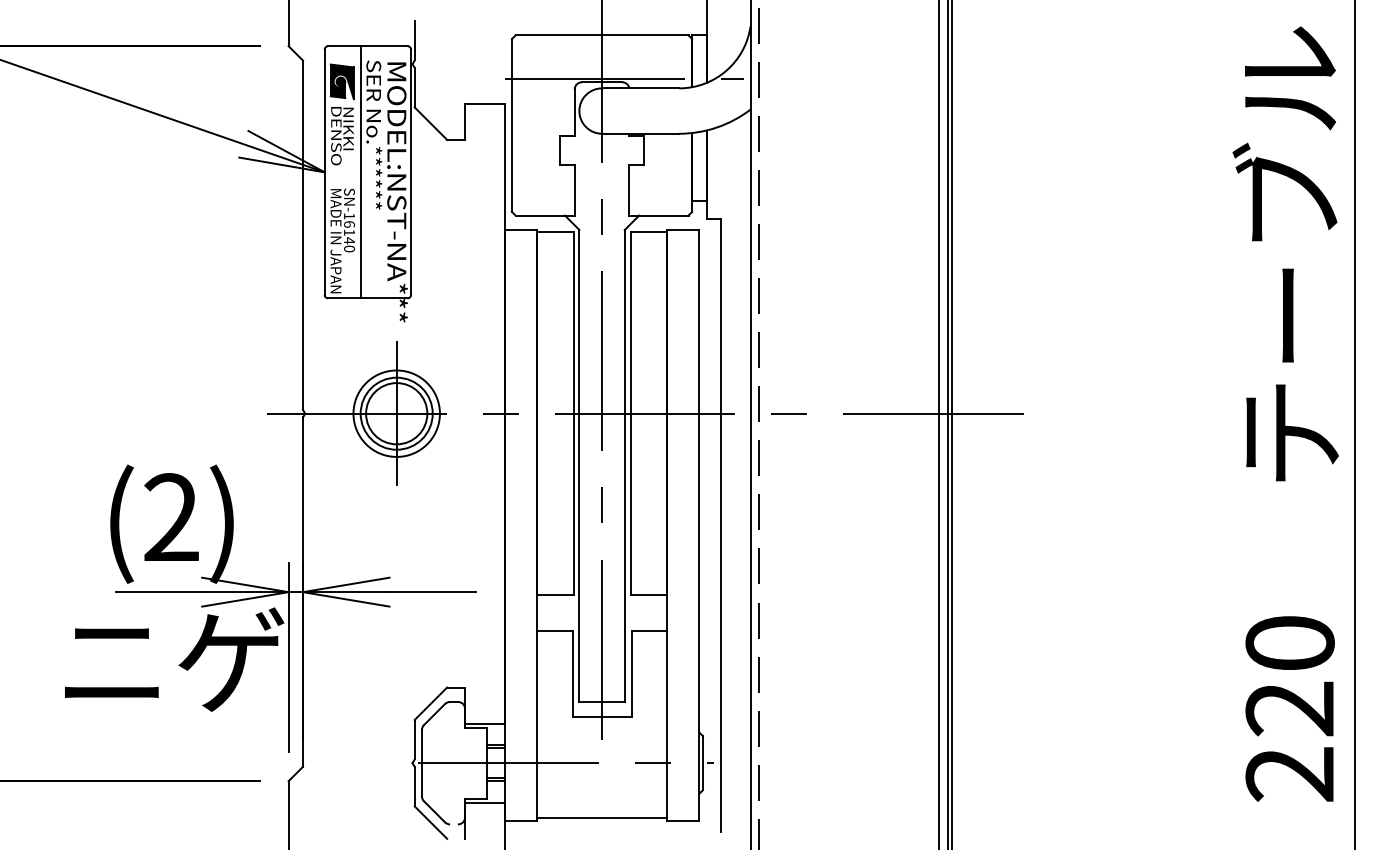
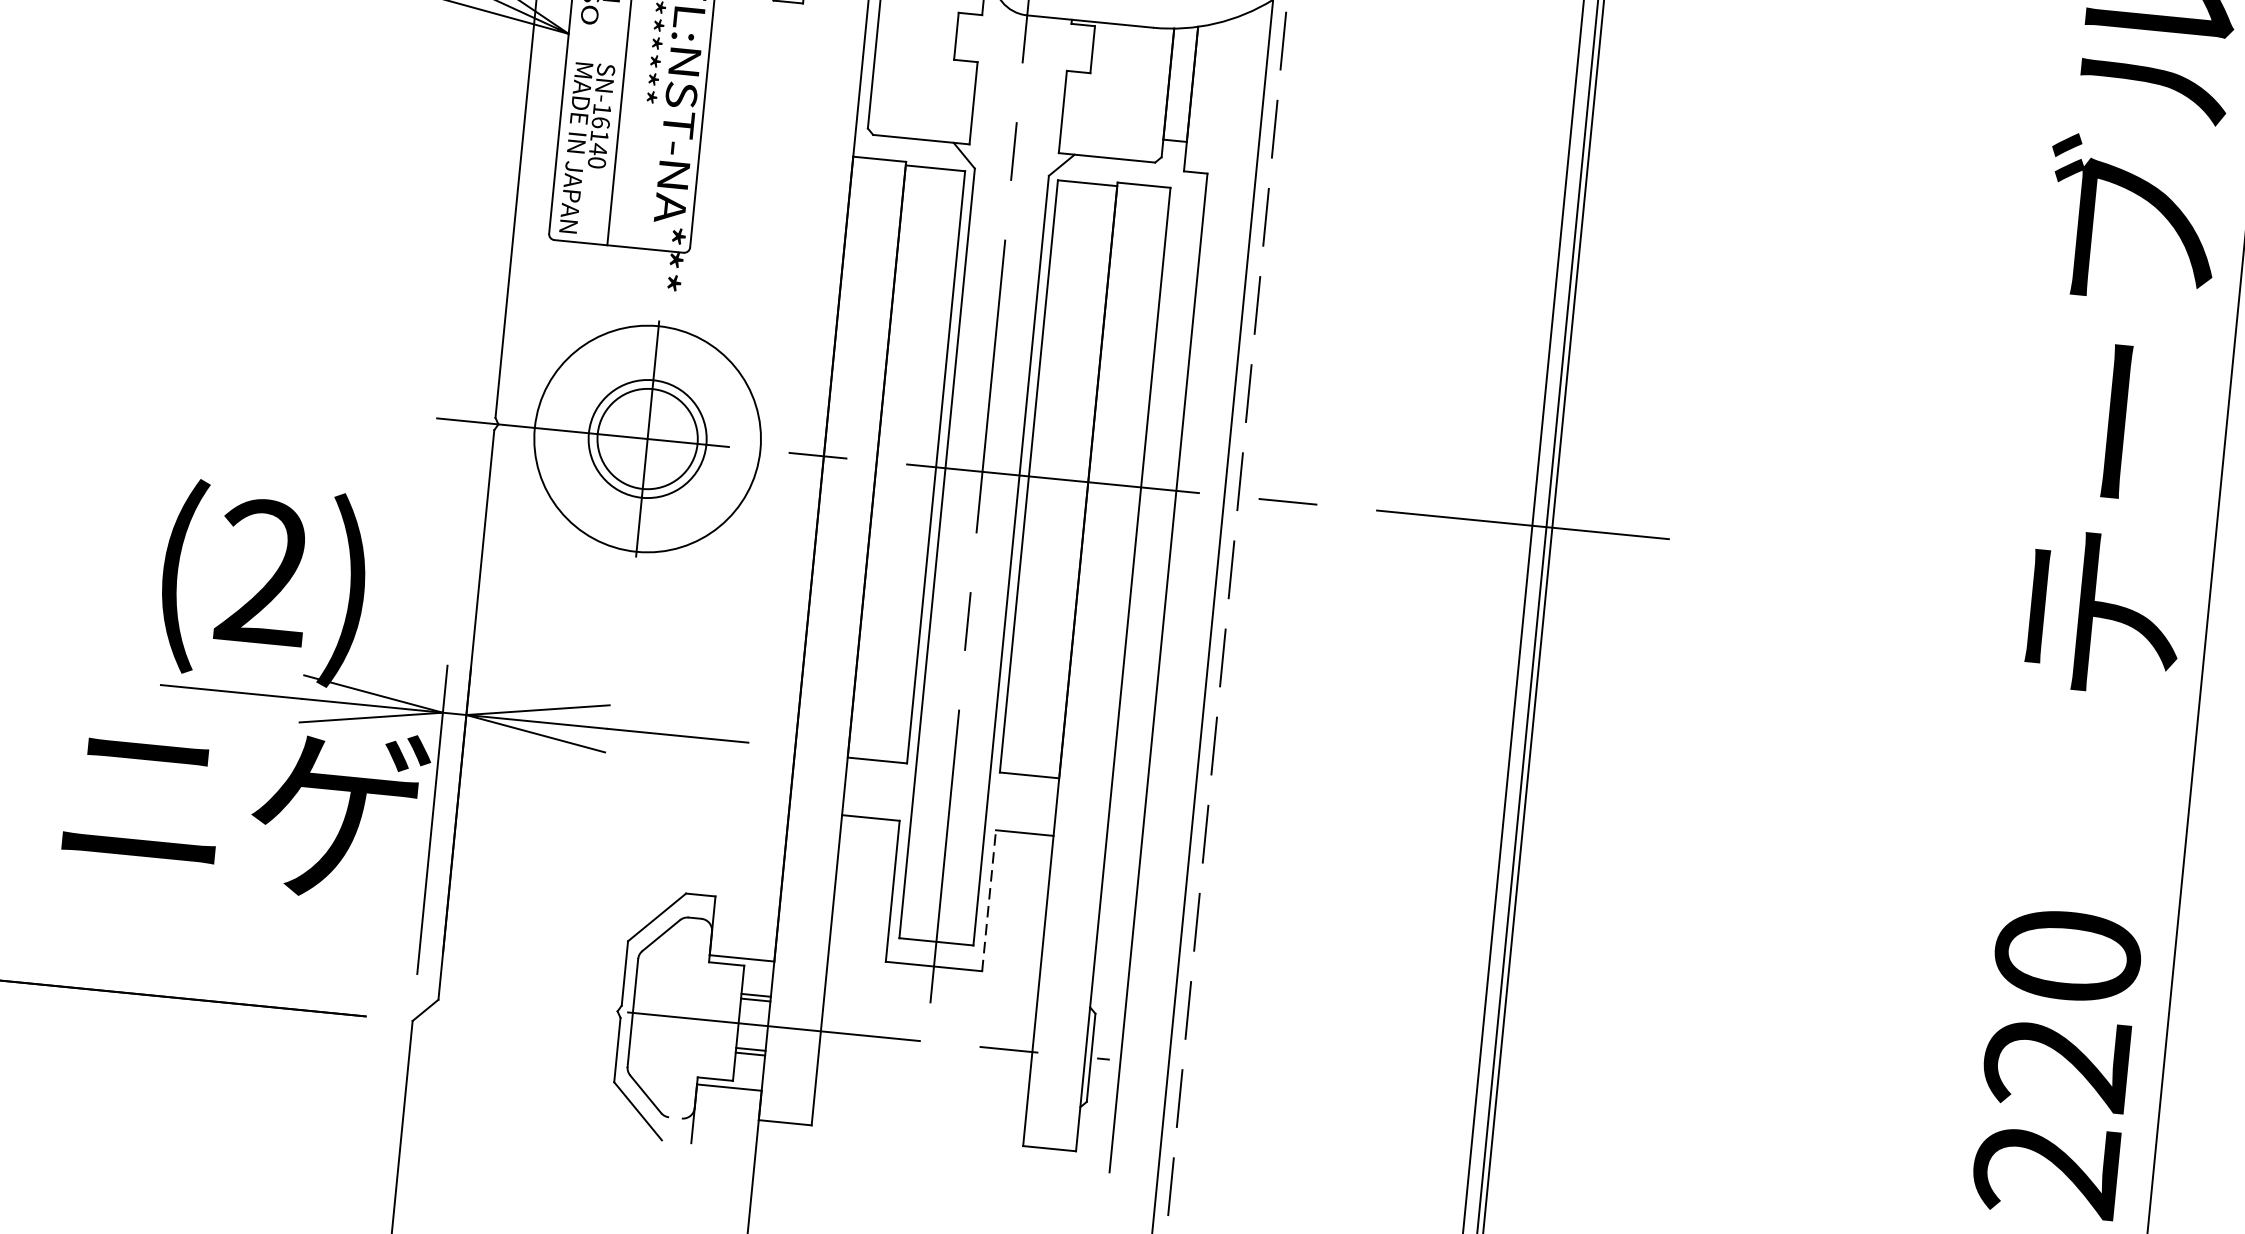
circle: (396, 413) -> (647, 438), size x1.6
line: (631, 673) -> (988, 900), solid -> dashed
line: (601, 817) -> (917, 1130), removed

